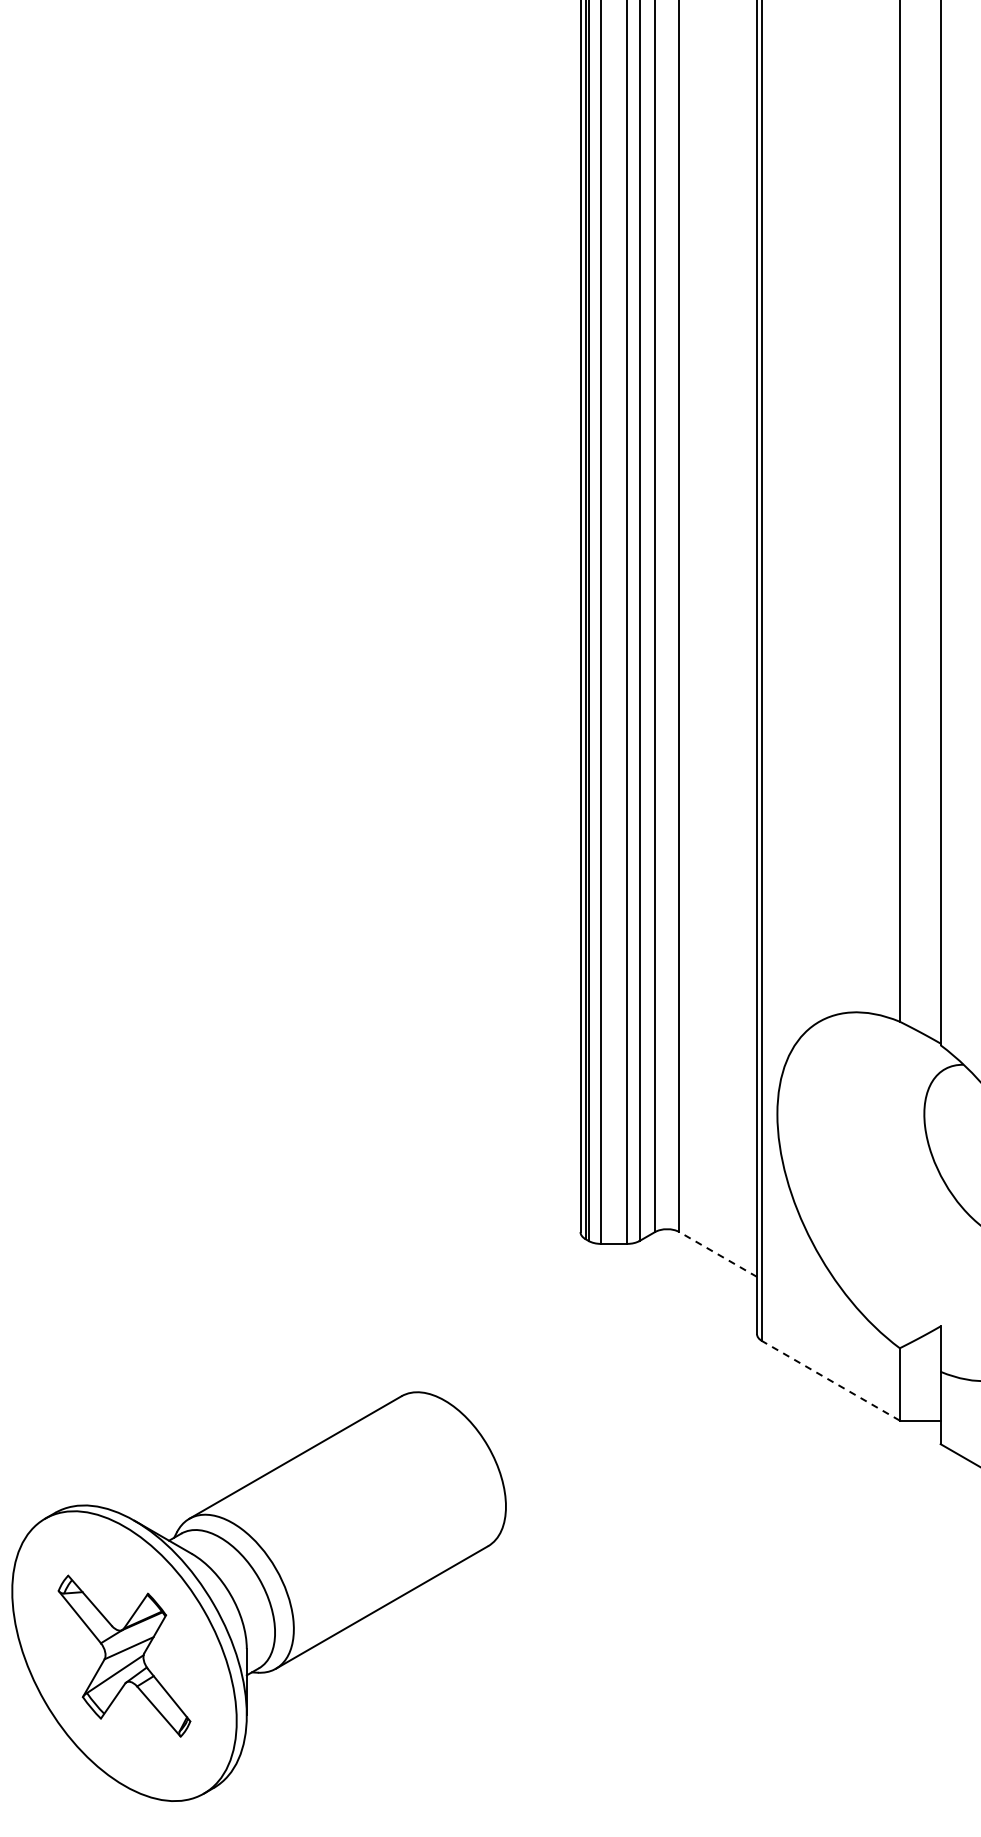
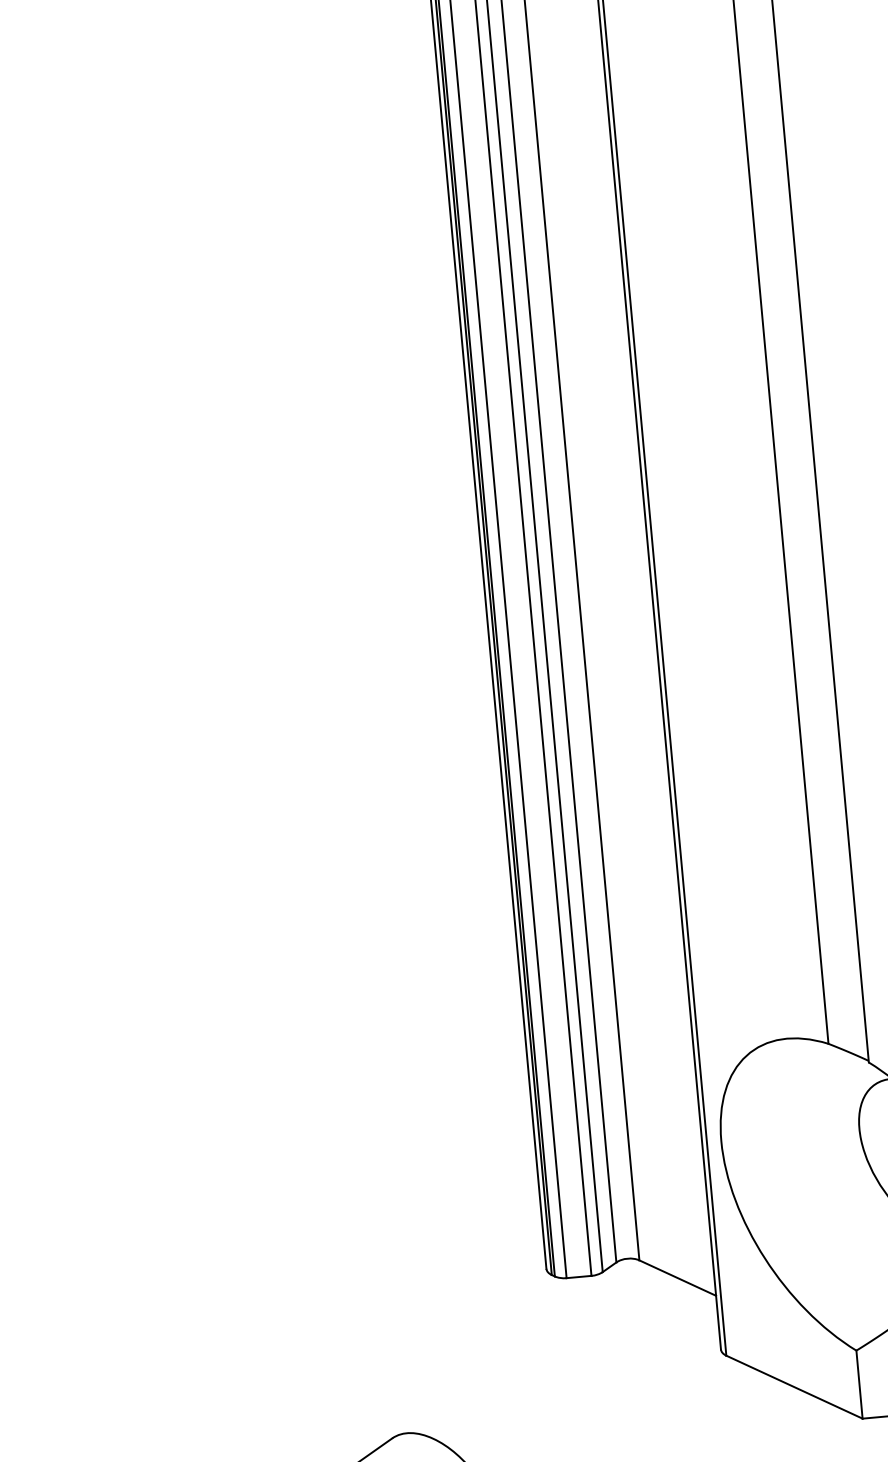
line: (718, 1254) -> (677, 1278), dashed -> solid
line: (830, 1380) -> (794, 1386), dashed -> solid

